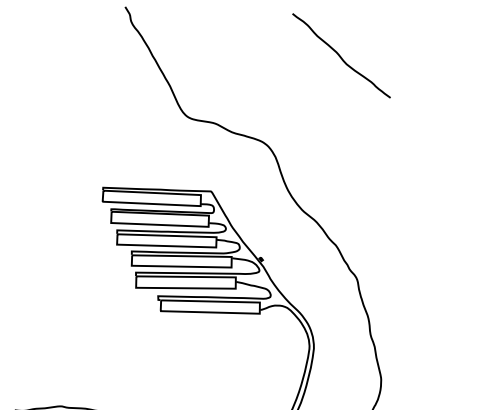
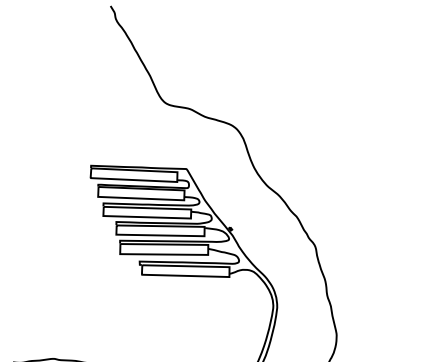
curve: (340, 55) -> (300, 48), removed

